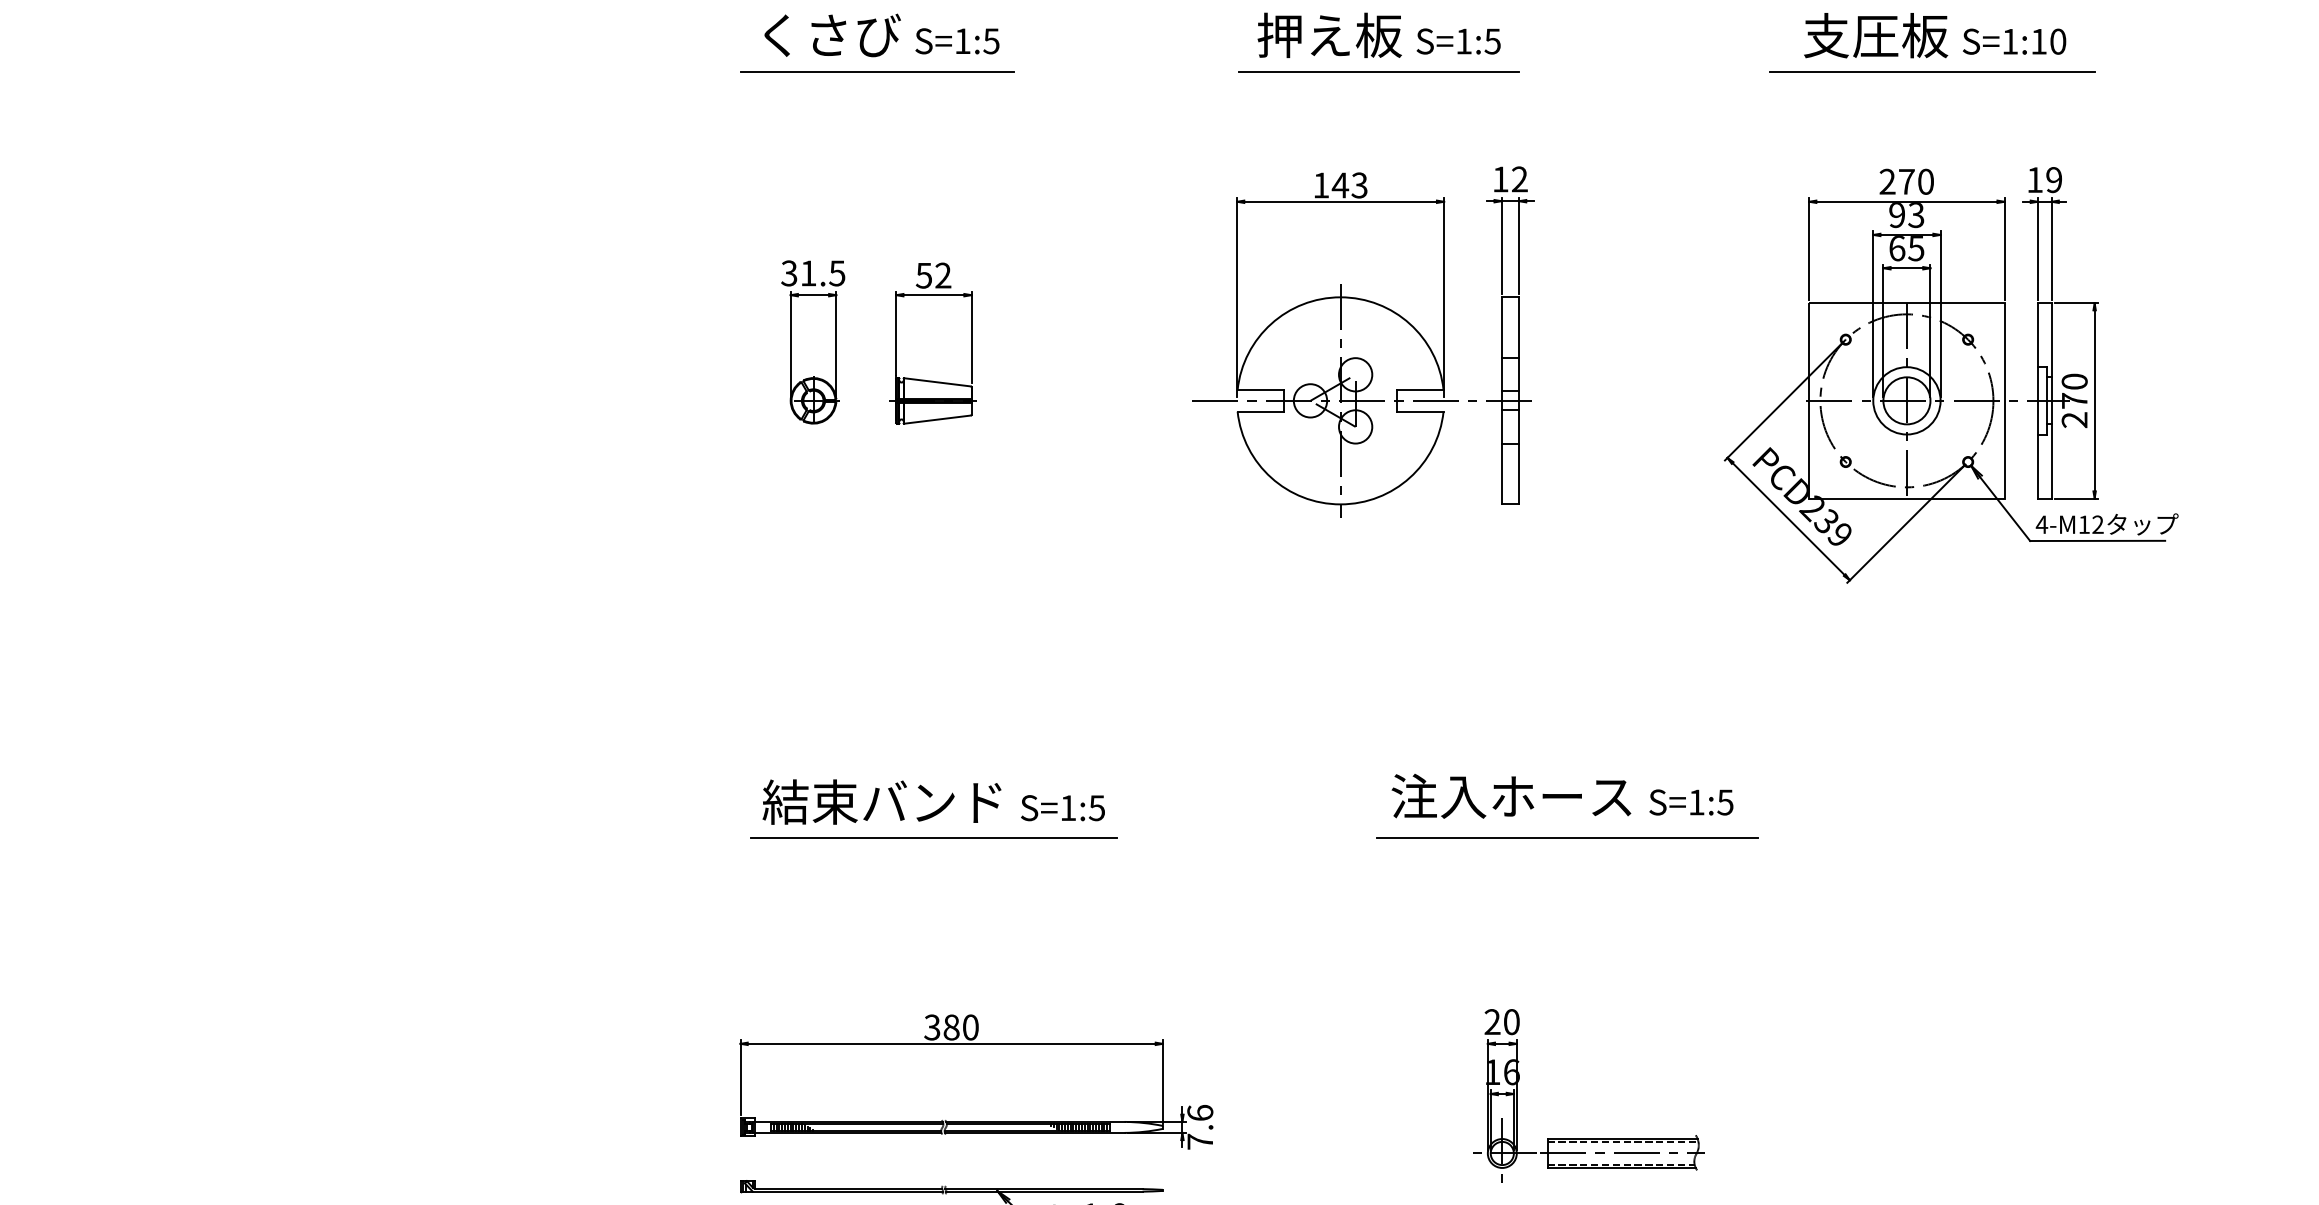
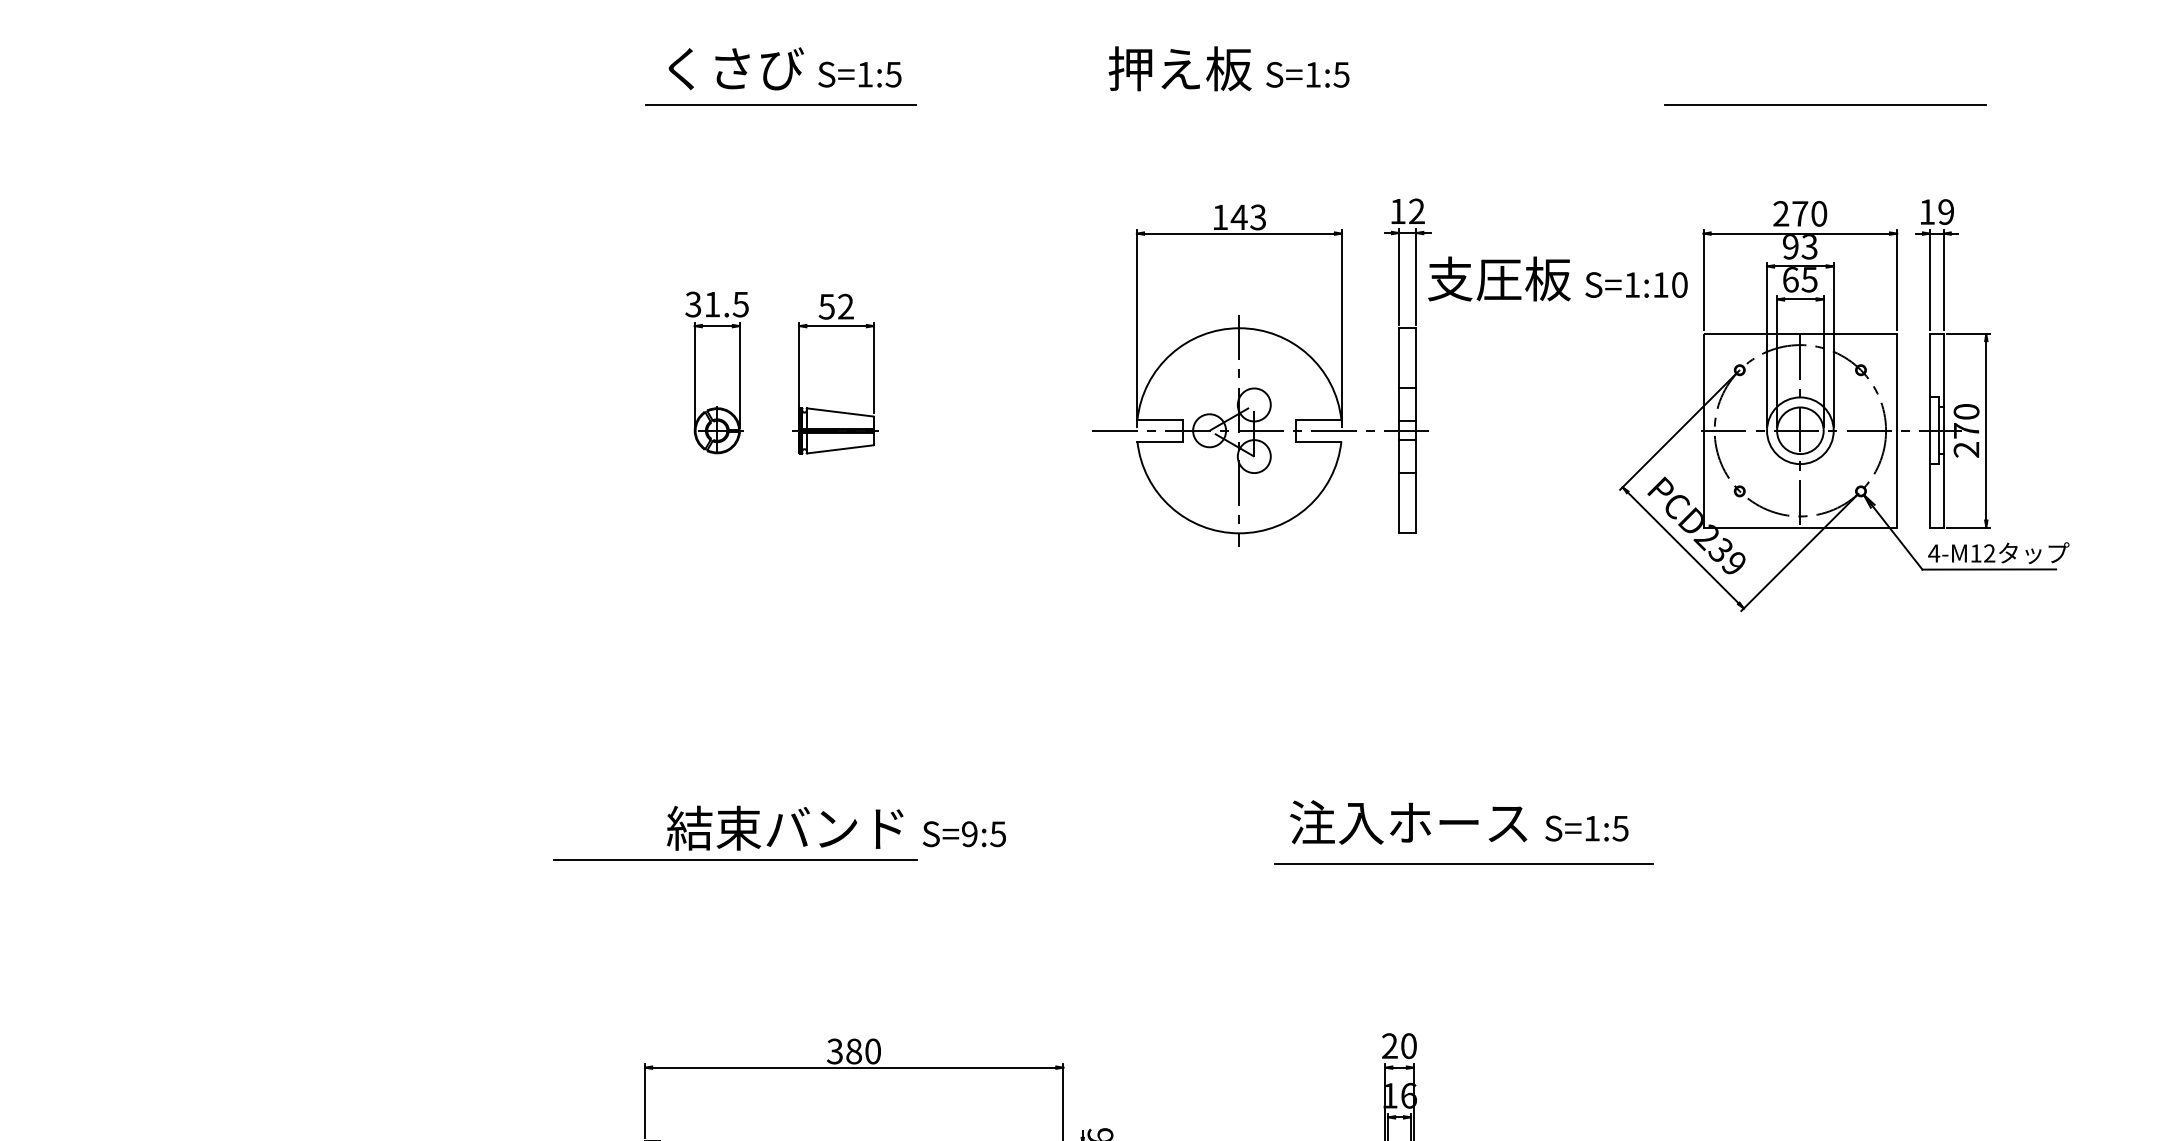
text: (1378, 34) -> (1228, 67), moved
text: (1935, 35) -> (1558, 278), moved
line: (1378, 71) -> (1276, 104), removed
text: (1068, 808) -> (969, 834), S=1:5 -> S=9:5
line: (933, 837) -> (735, 859), moved

